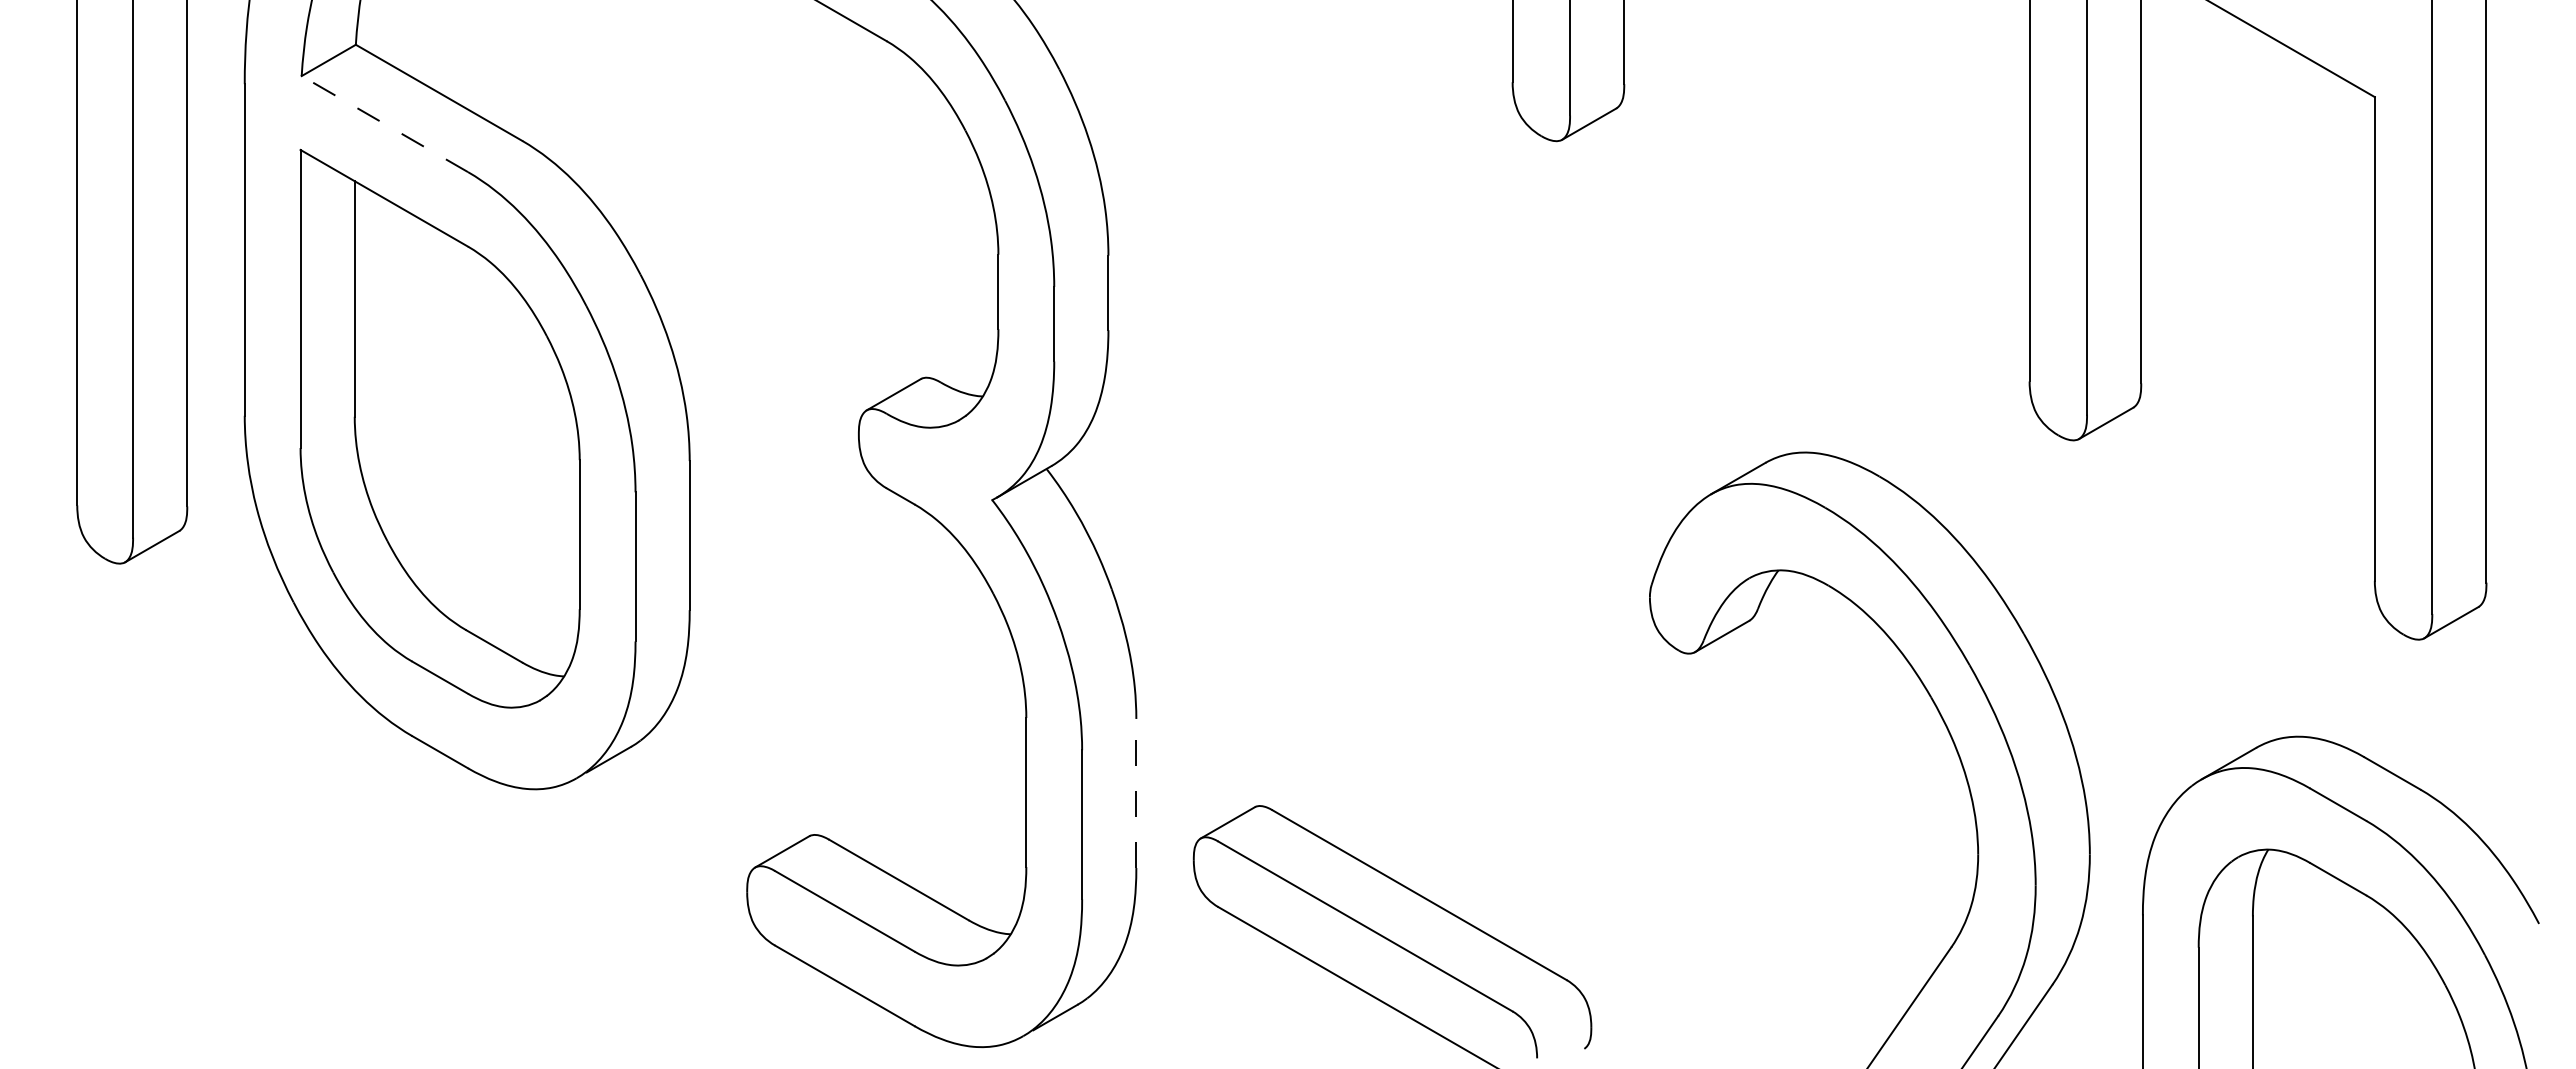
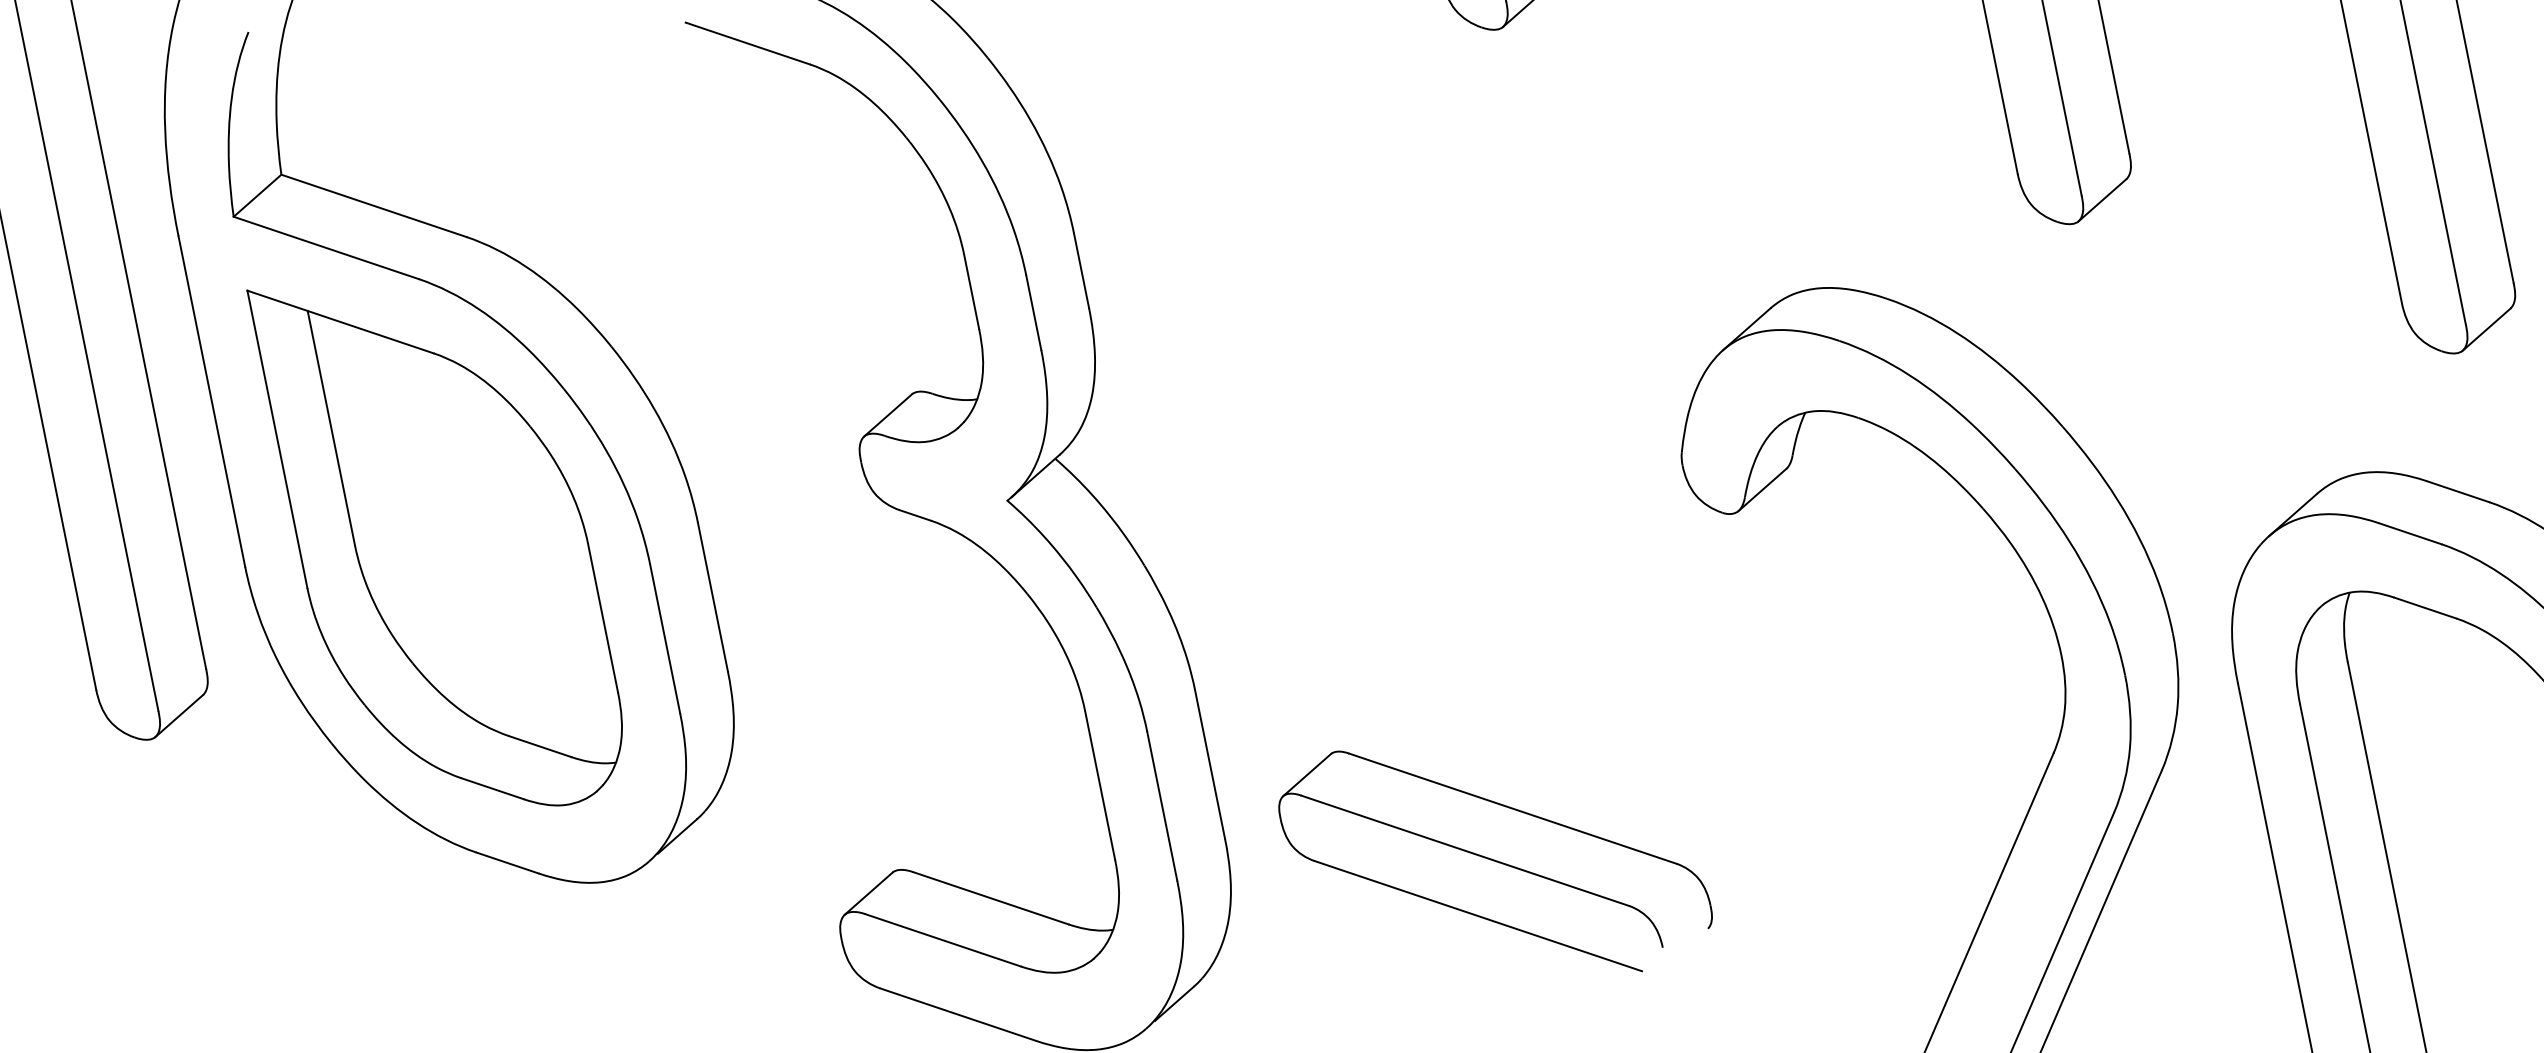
line: (384, 123) -> (325, 247), dashed -> solid
line: (1136, 793) -> (1210, 764), dashed -> solid

